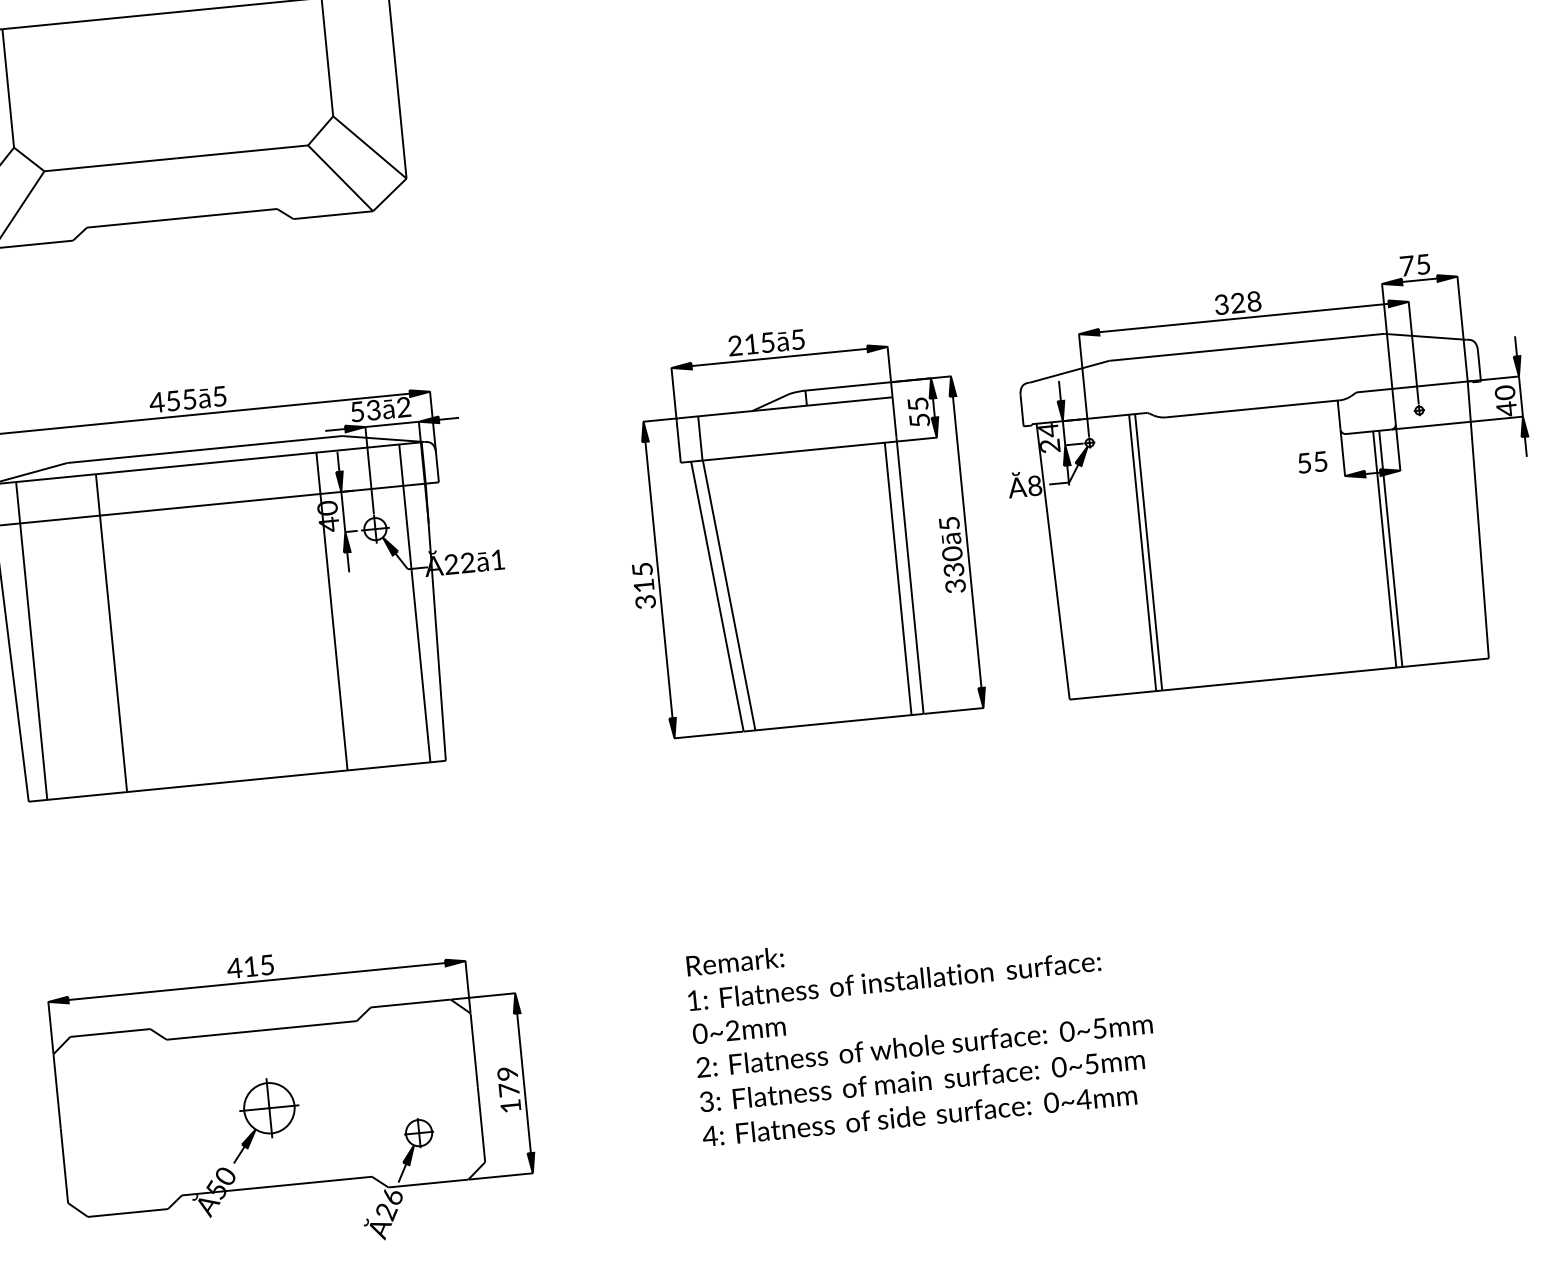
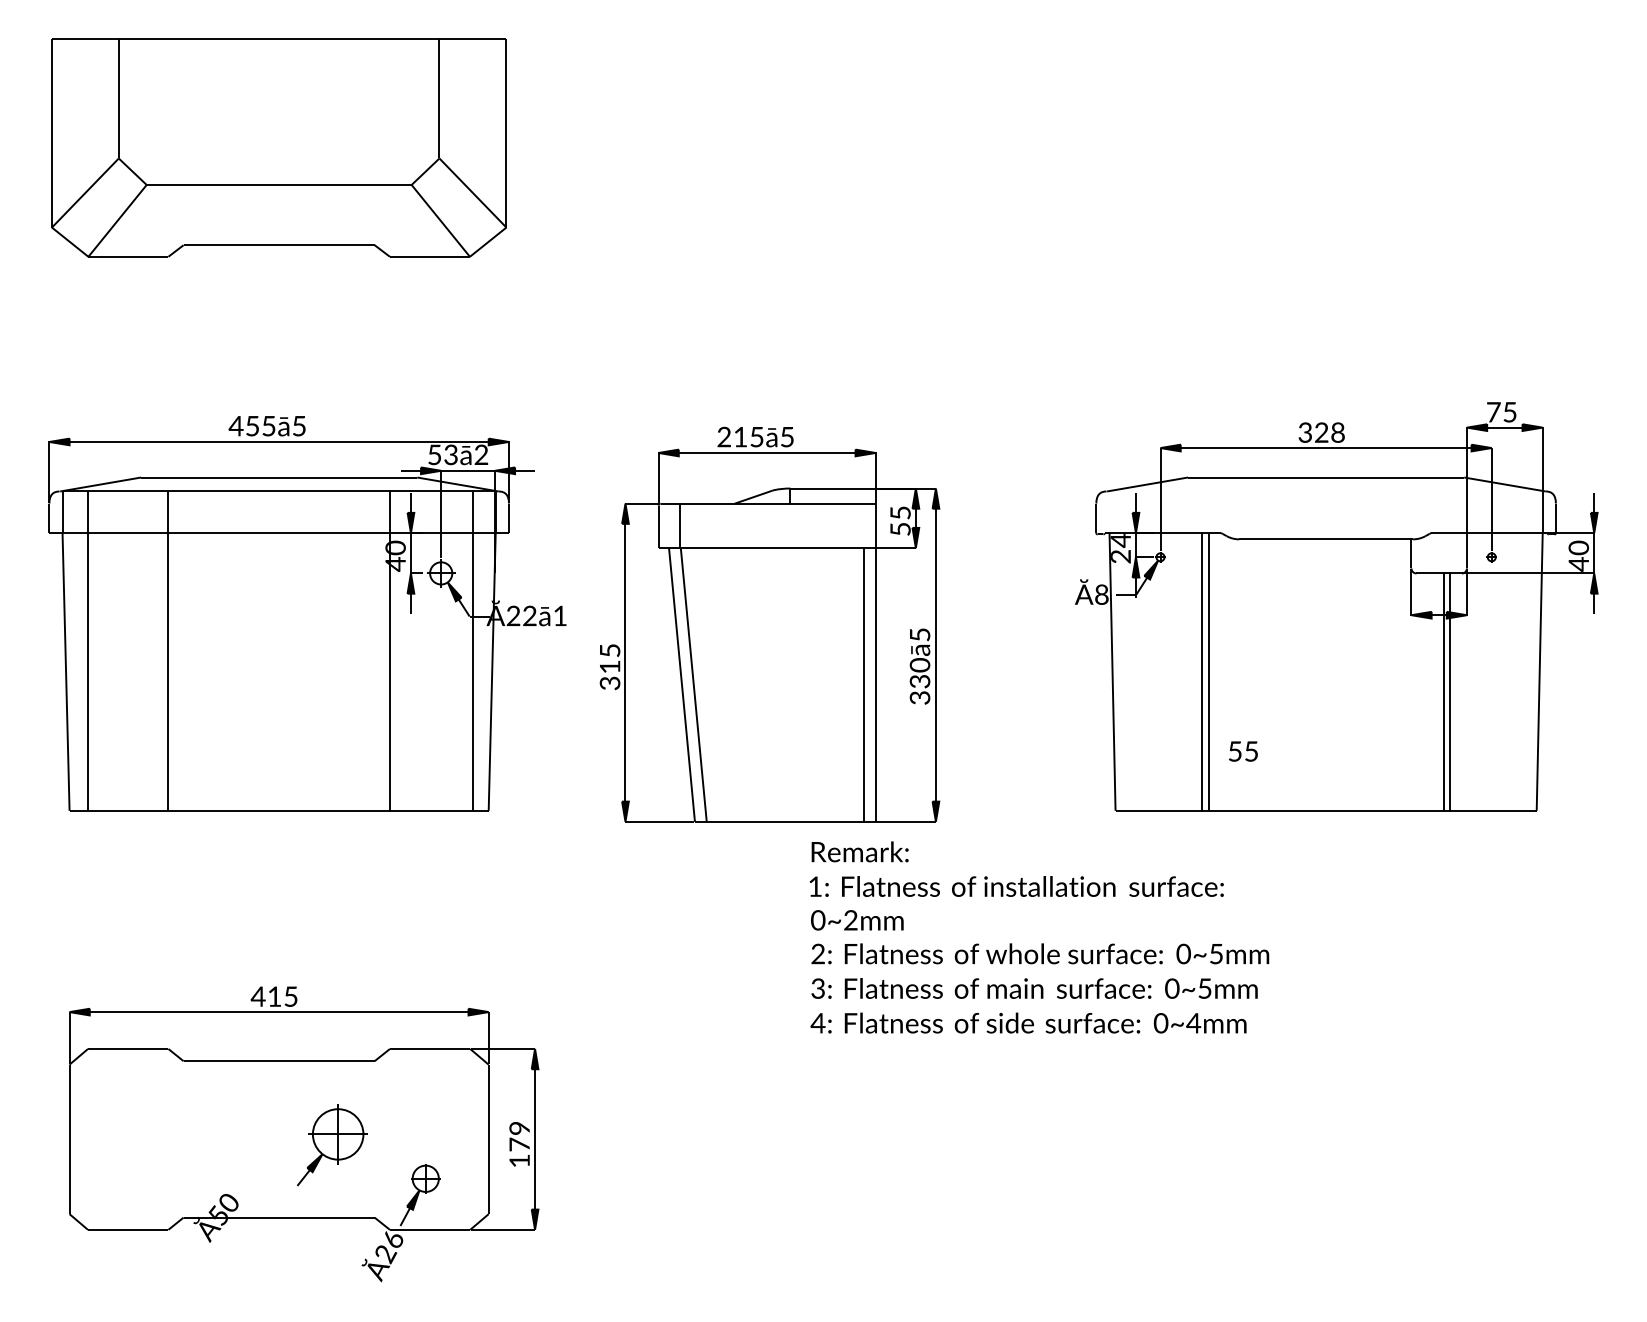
text: (1312, 462) -> (1243, 751), moved
part: (798, 527) -> (769, 624), moved
text: (922, 1029) -> (1039, 937), moved
part: (264, 1119) -> (332, 1145), moved

